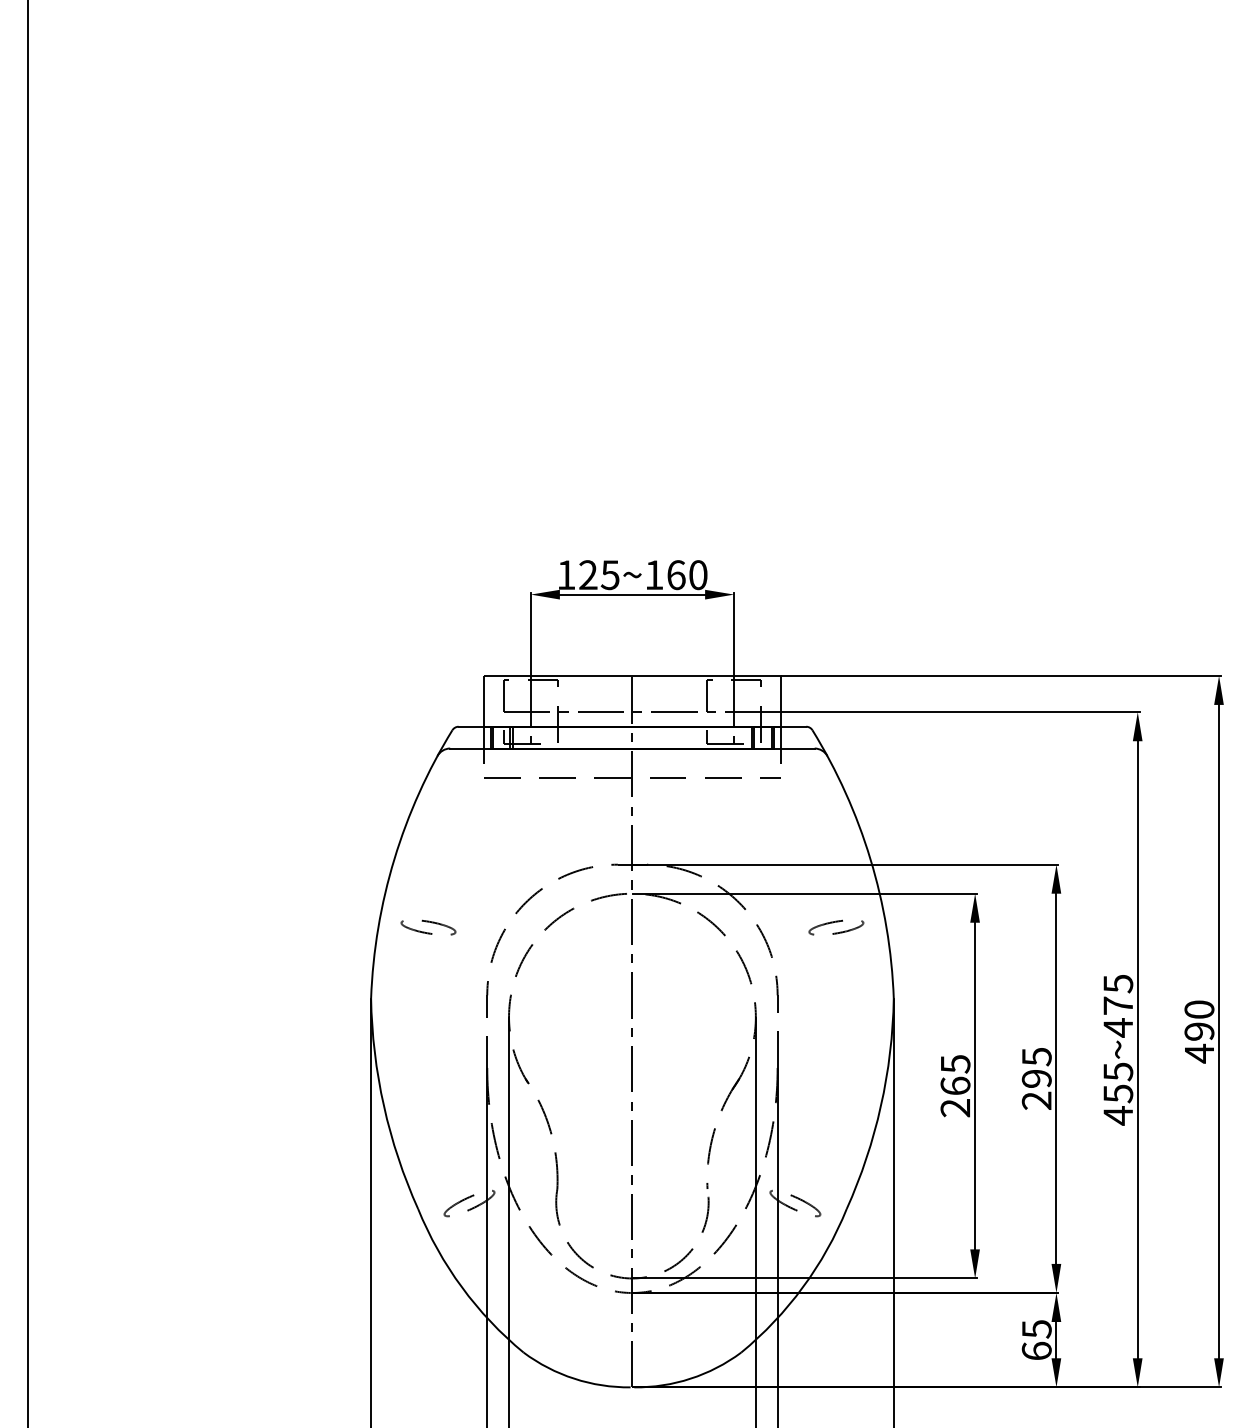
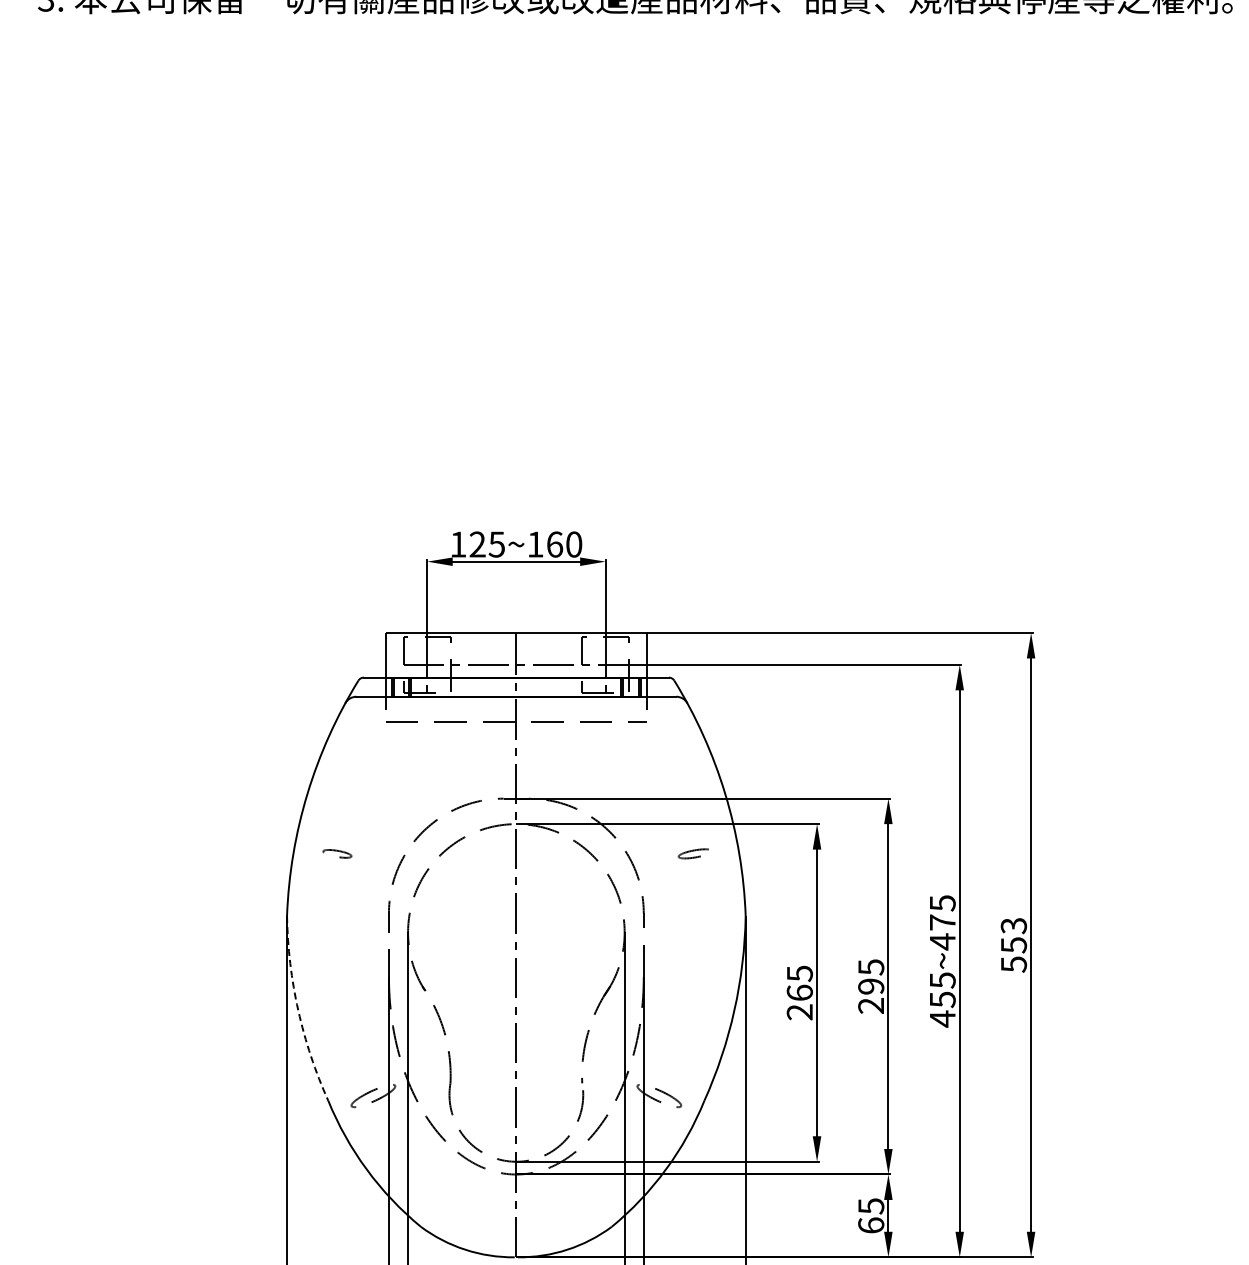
part: (428, 927) -> (337, 853), size x0.6
part: (835, 927) -> (694, 853), size x0.7
text: (1198, 1032) -> (1013, 945), 490 -> 553
arc: (384, 1106) -> (298, 1010), solid -> dashed

